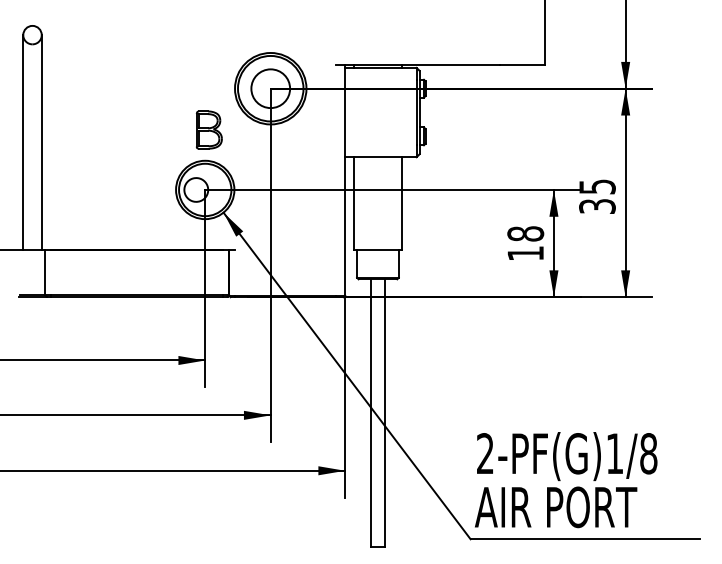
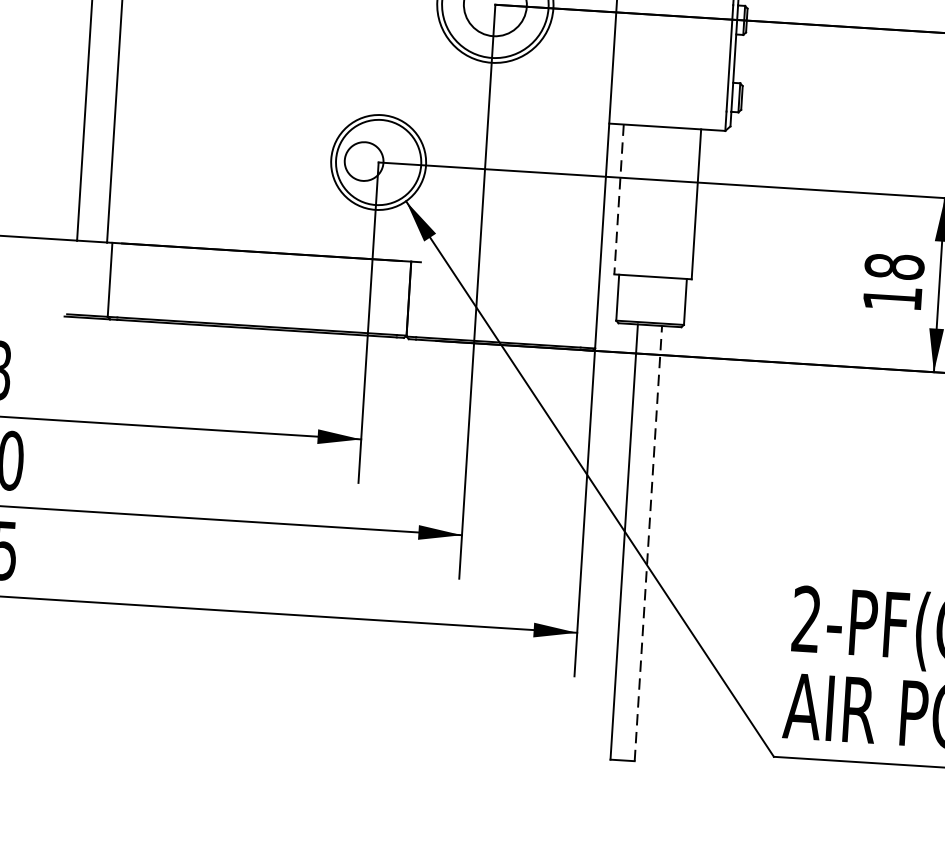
part: (209, 129) -> (391, 64), removed
line: (354, 203) -> (619, 199), solid -> dashed
line: (385, 412) -> (648, 542), solid -> dashed

